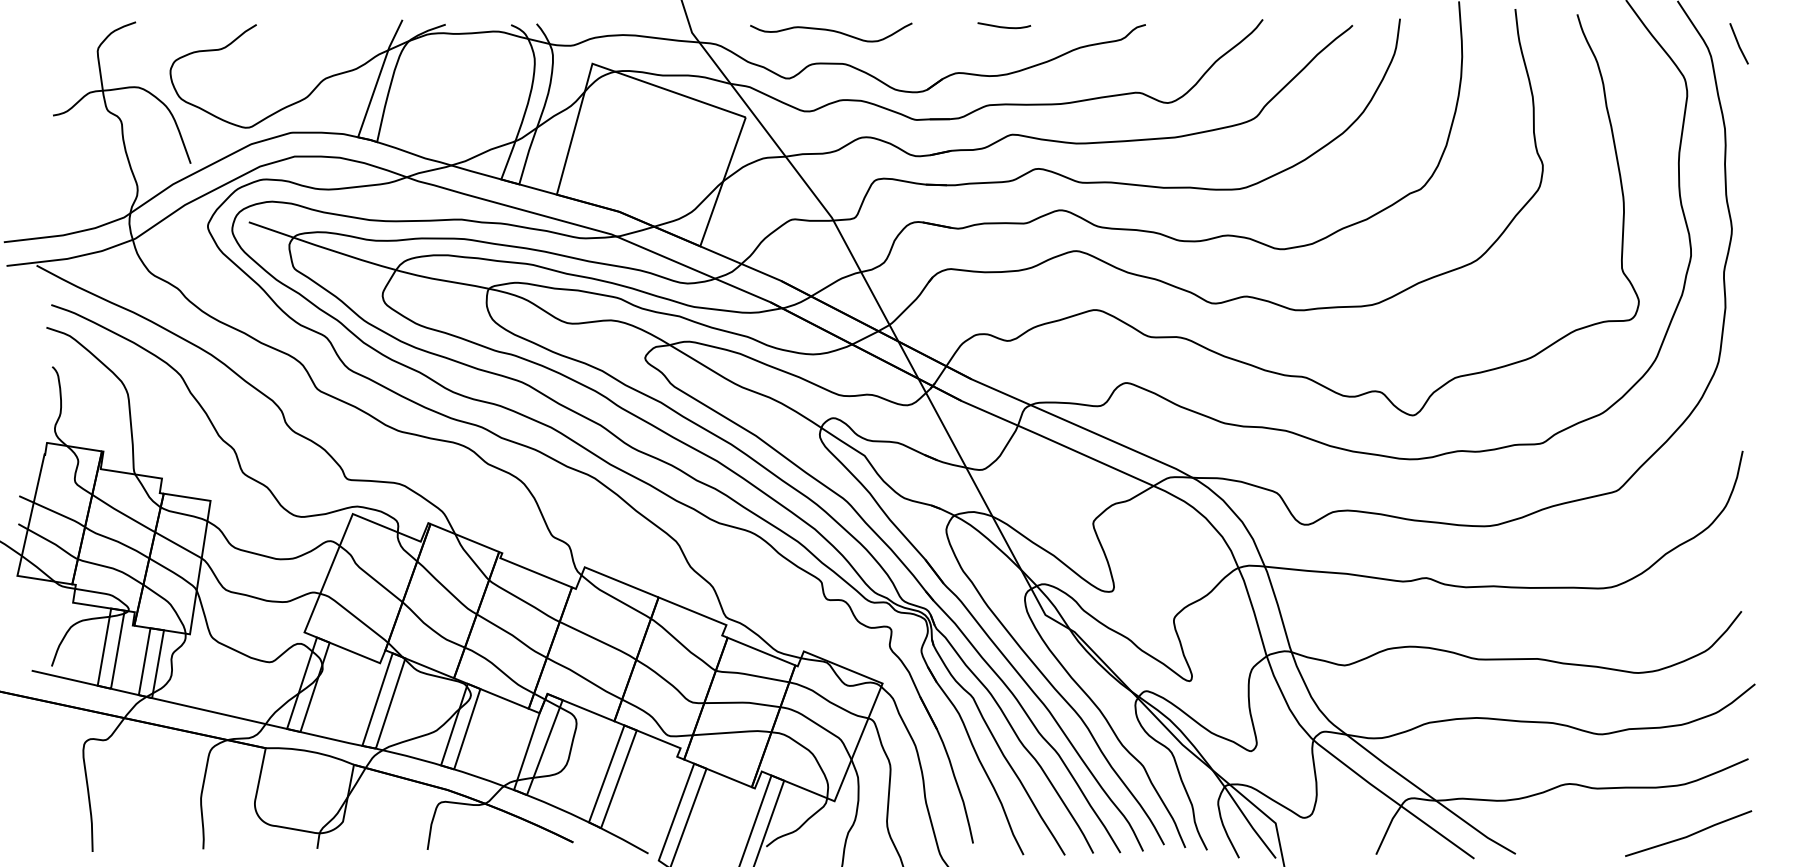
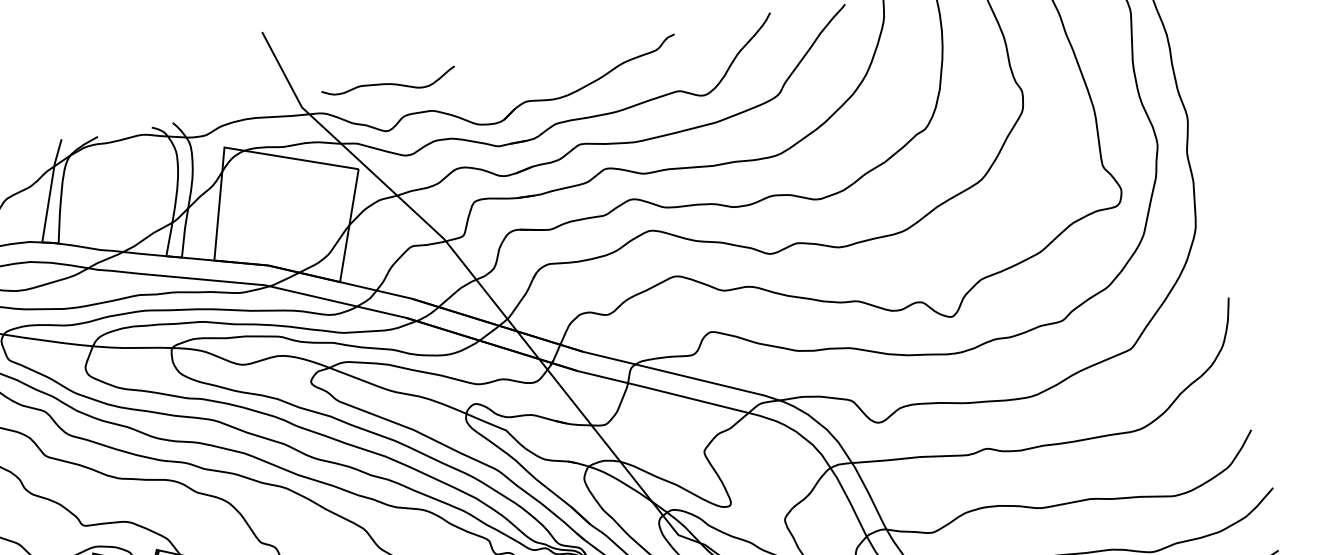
curve: (1004, 26) -> (558, 56), removed
curve: (831, 31) -> (389, 84), moved

